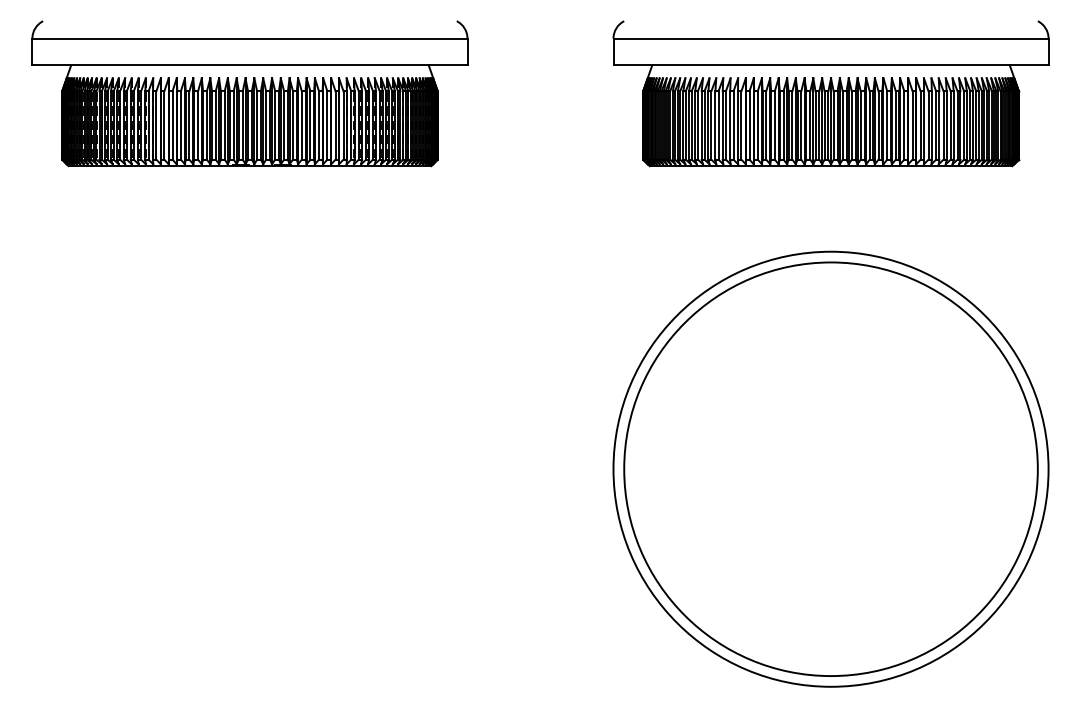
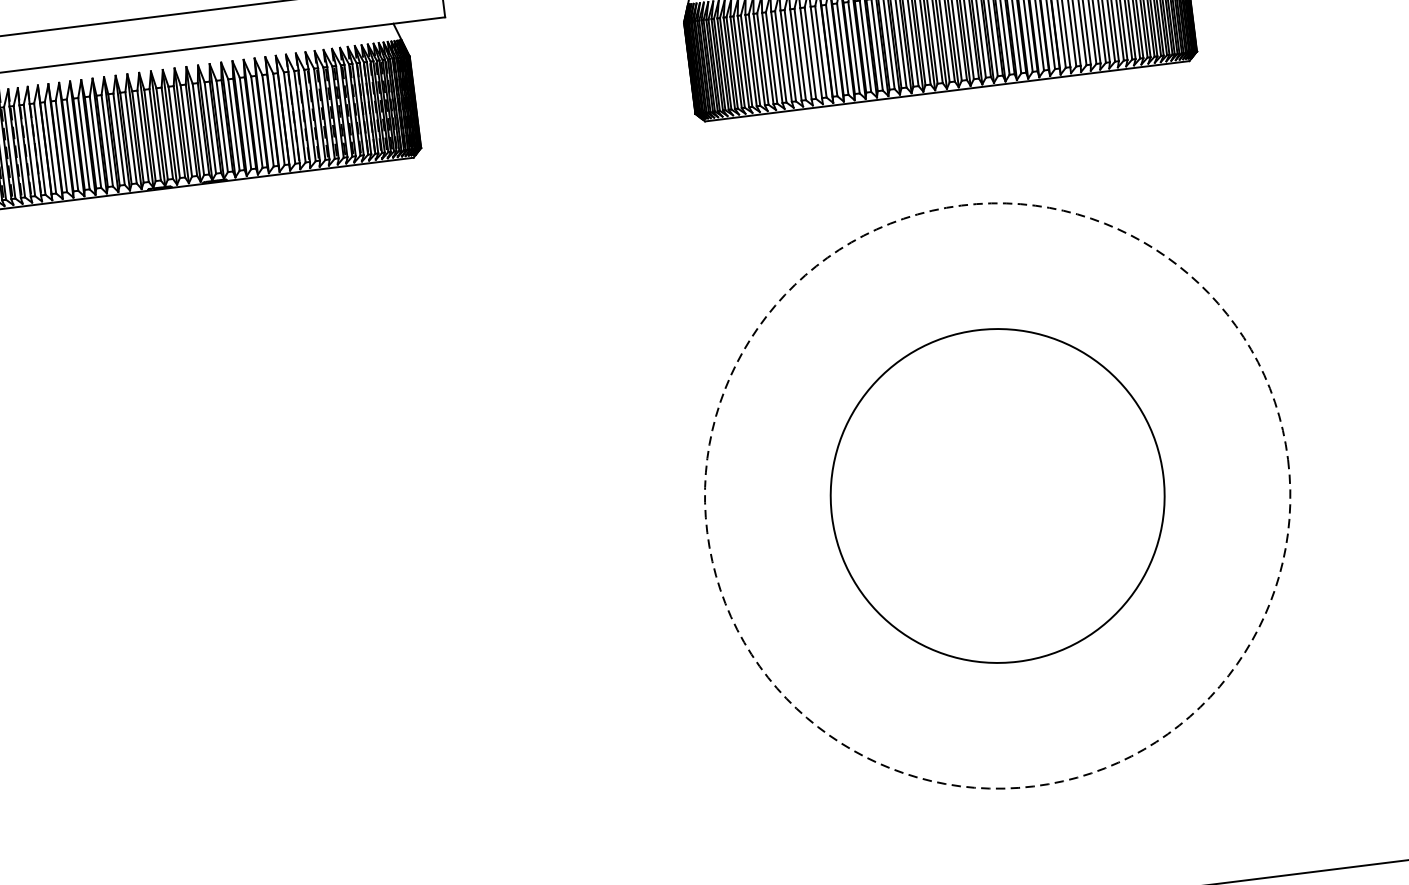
circle: (830, 468) -> (996, 495), solid -> dashed
circle: (830, 469) -> (997, 496), size x0.6

